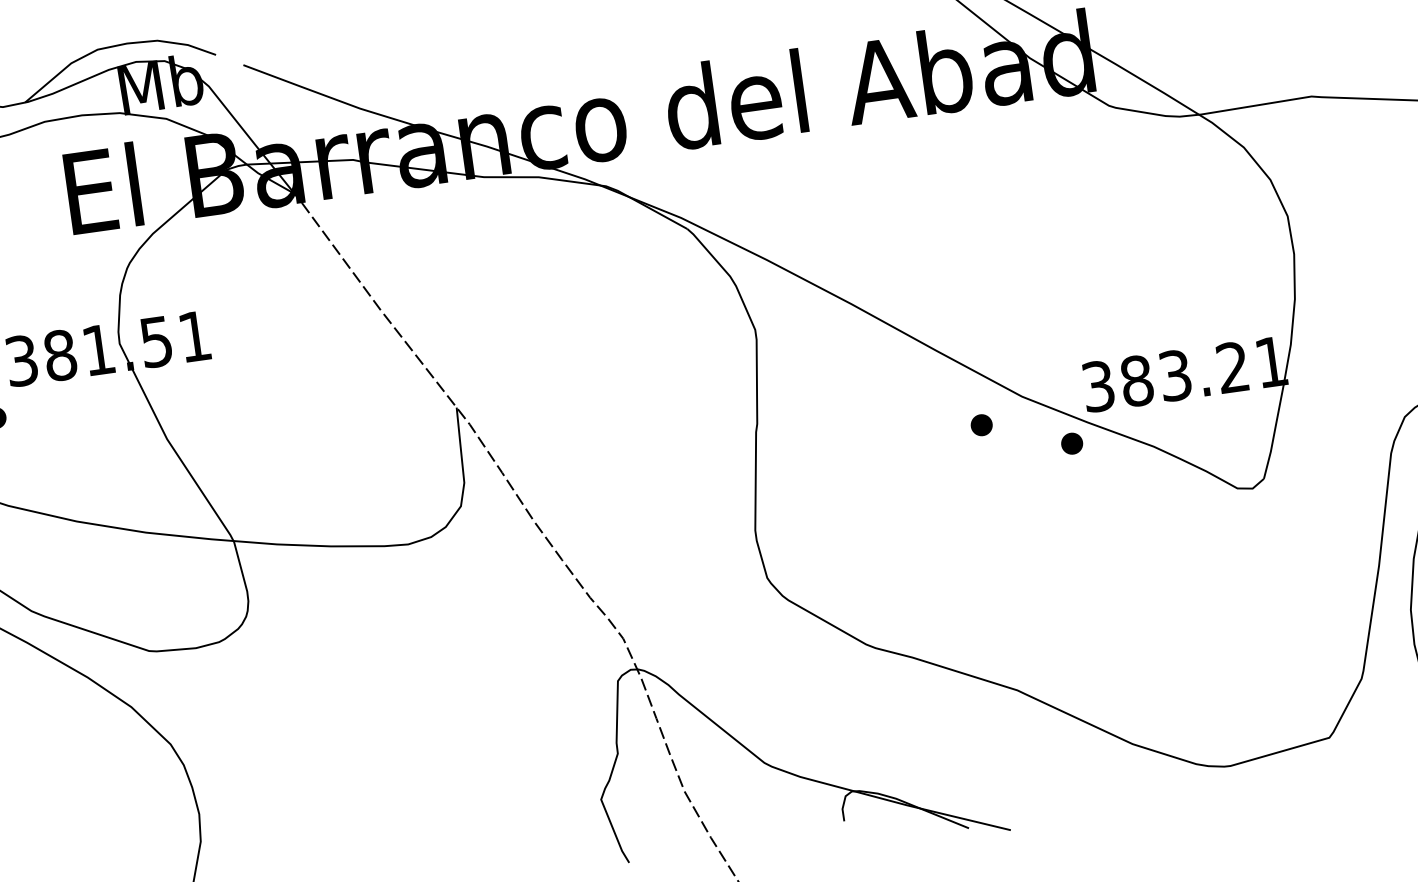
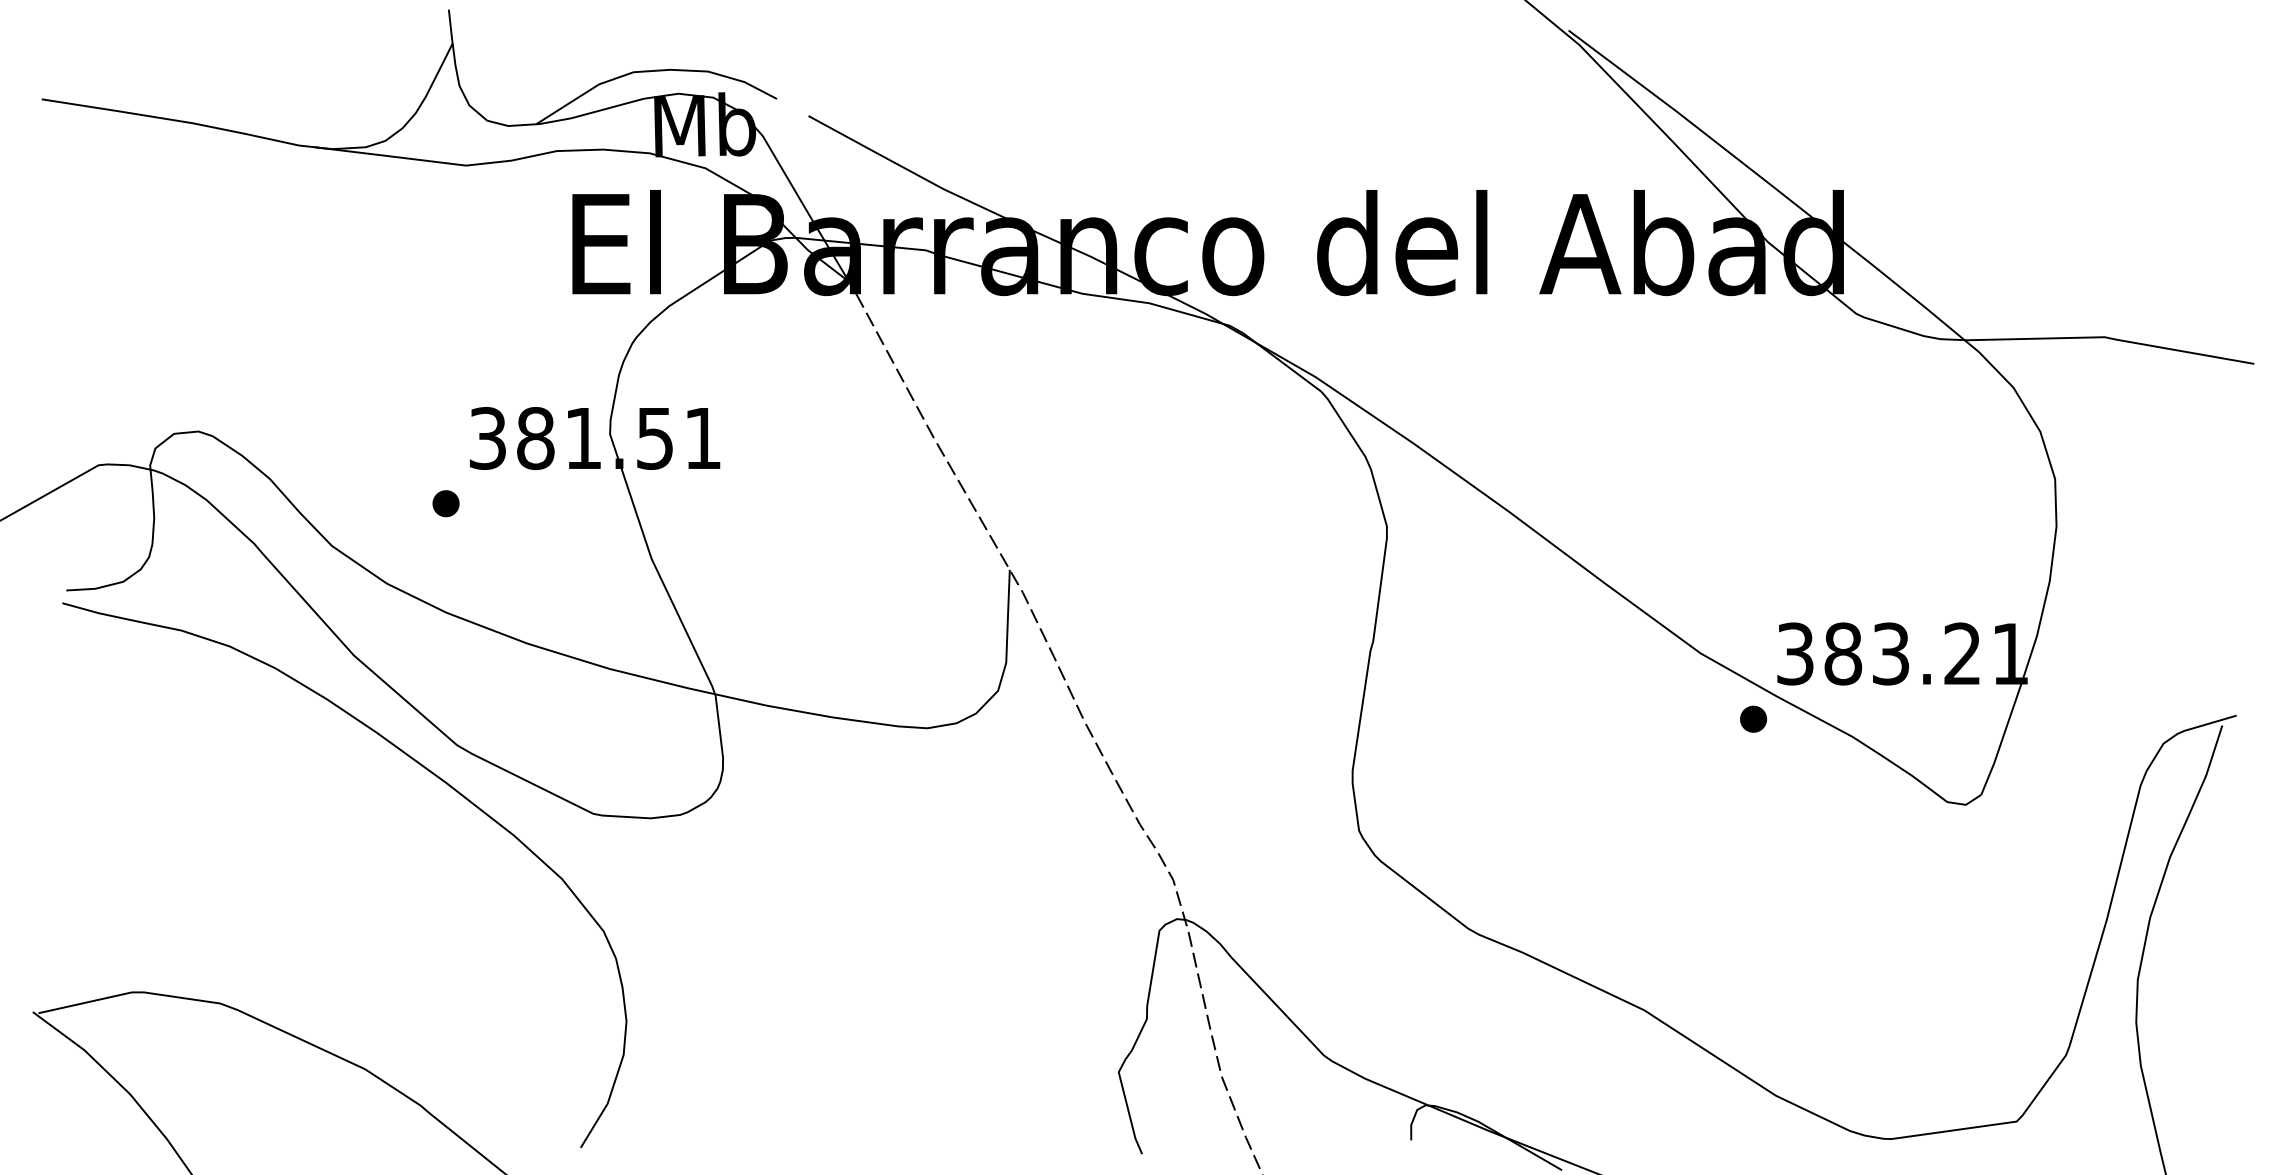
part: (981, 424) -> (1646, 680), removed

